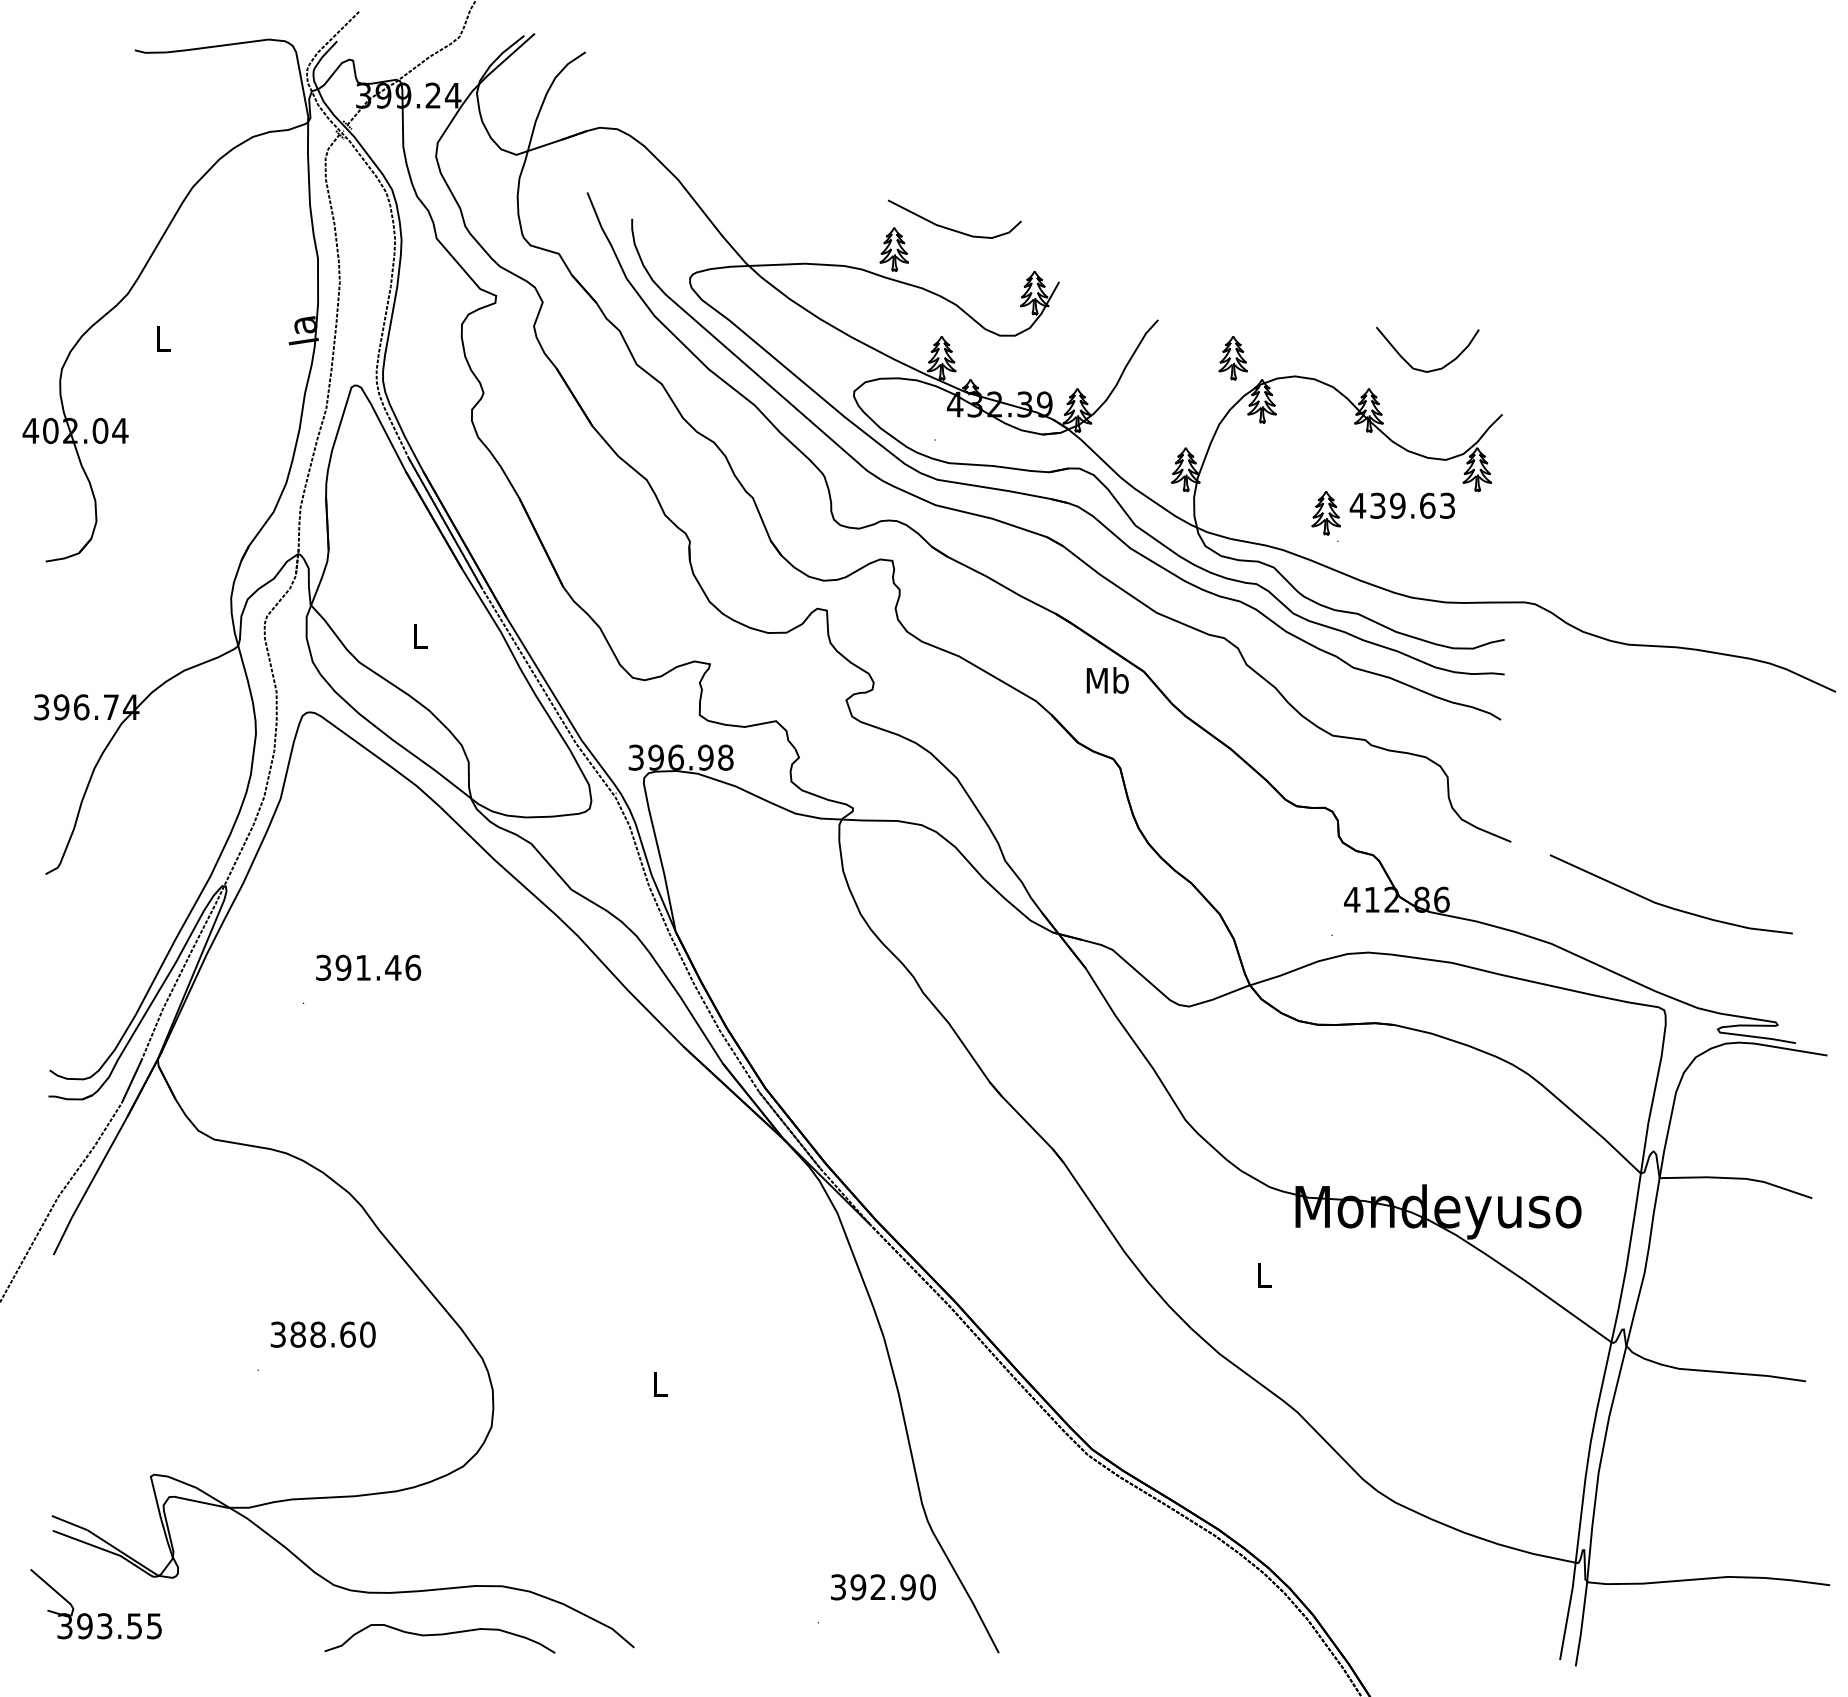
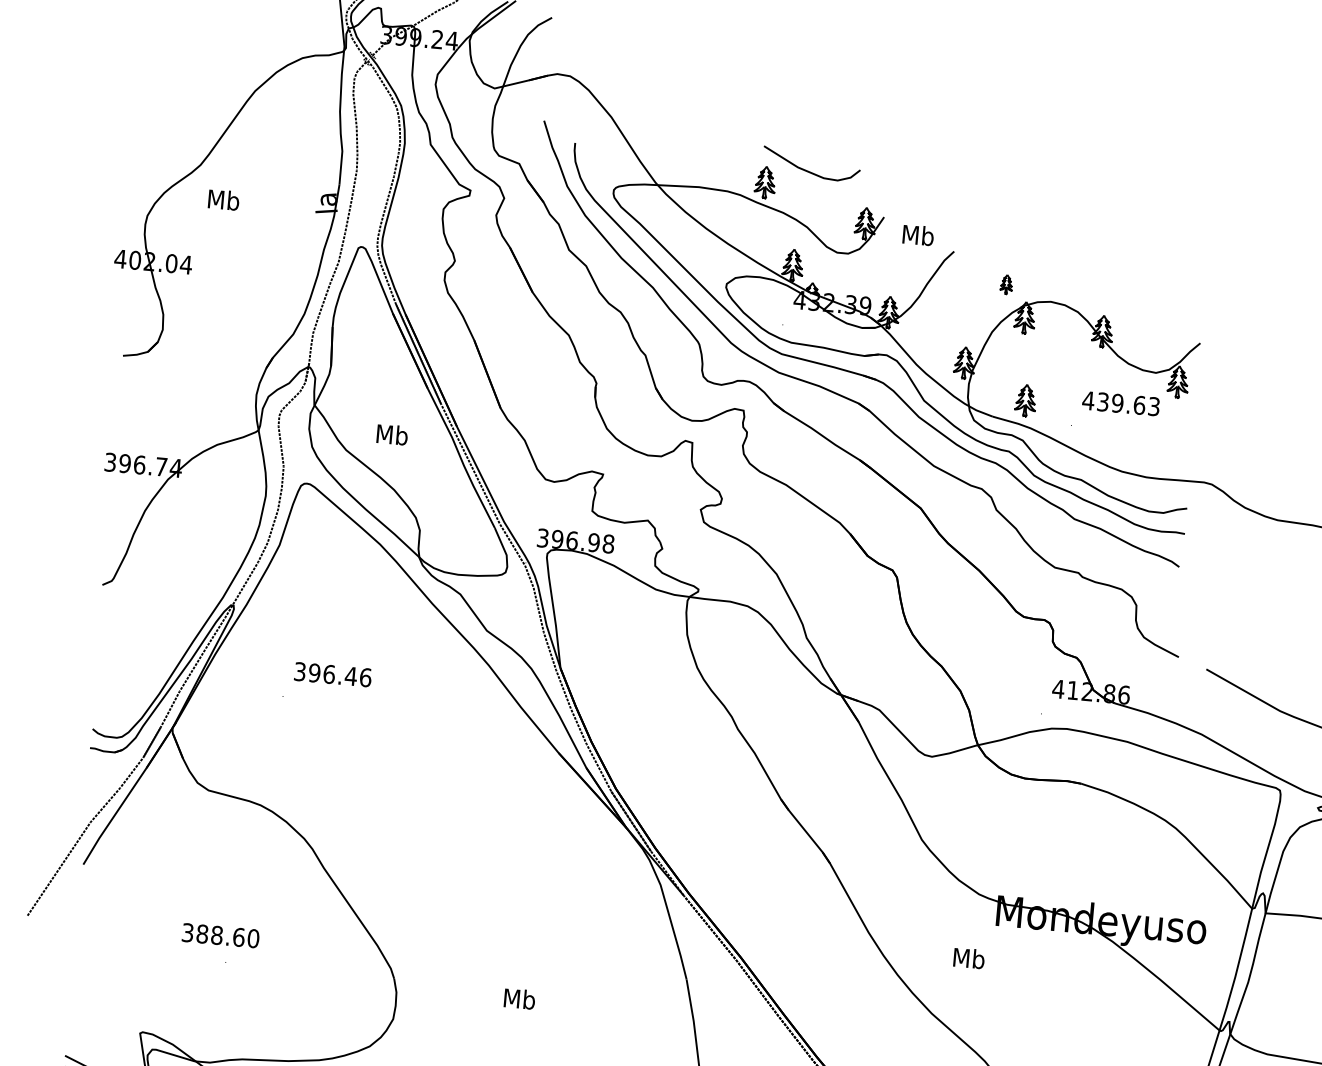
text: (163, 338) -> (223, 200), L -> Mb
part: (1232, 358) -> (1006, 284), size x0.6
curve: (1432, 369) -> (1152, 305), removed
part: (1325, 513) -> (1025, 400), moved
text: (419, 635) -> (392, 434), L -> Mb
text: (1107, 680) -> (918, 235), moved
text: (363, 967) -> (329, 674), 391.46 -> 396.46
text: (1263, 1274) -> (968, 958), L -> Mb
text: (322, 1334) -> (220, 935), moved
text: (660, 1383) -> (519, 998), L -> Mb

